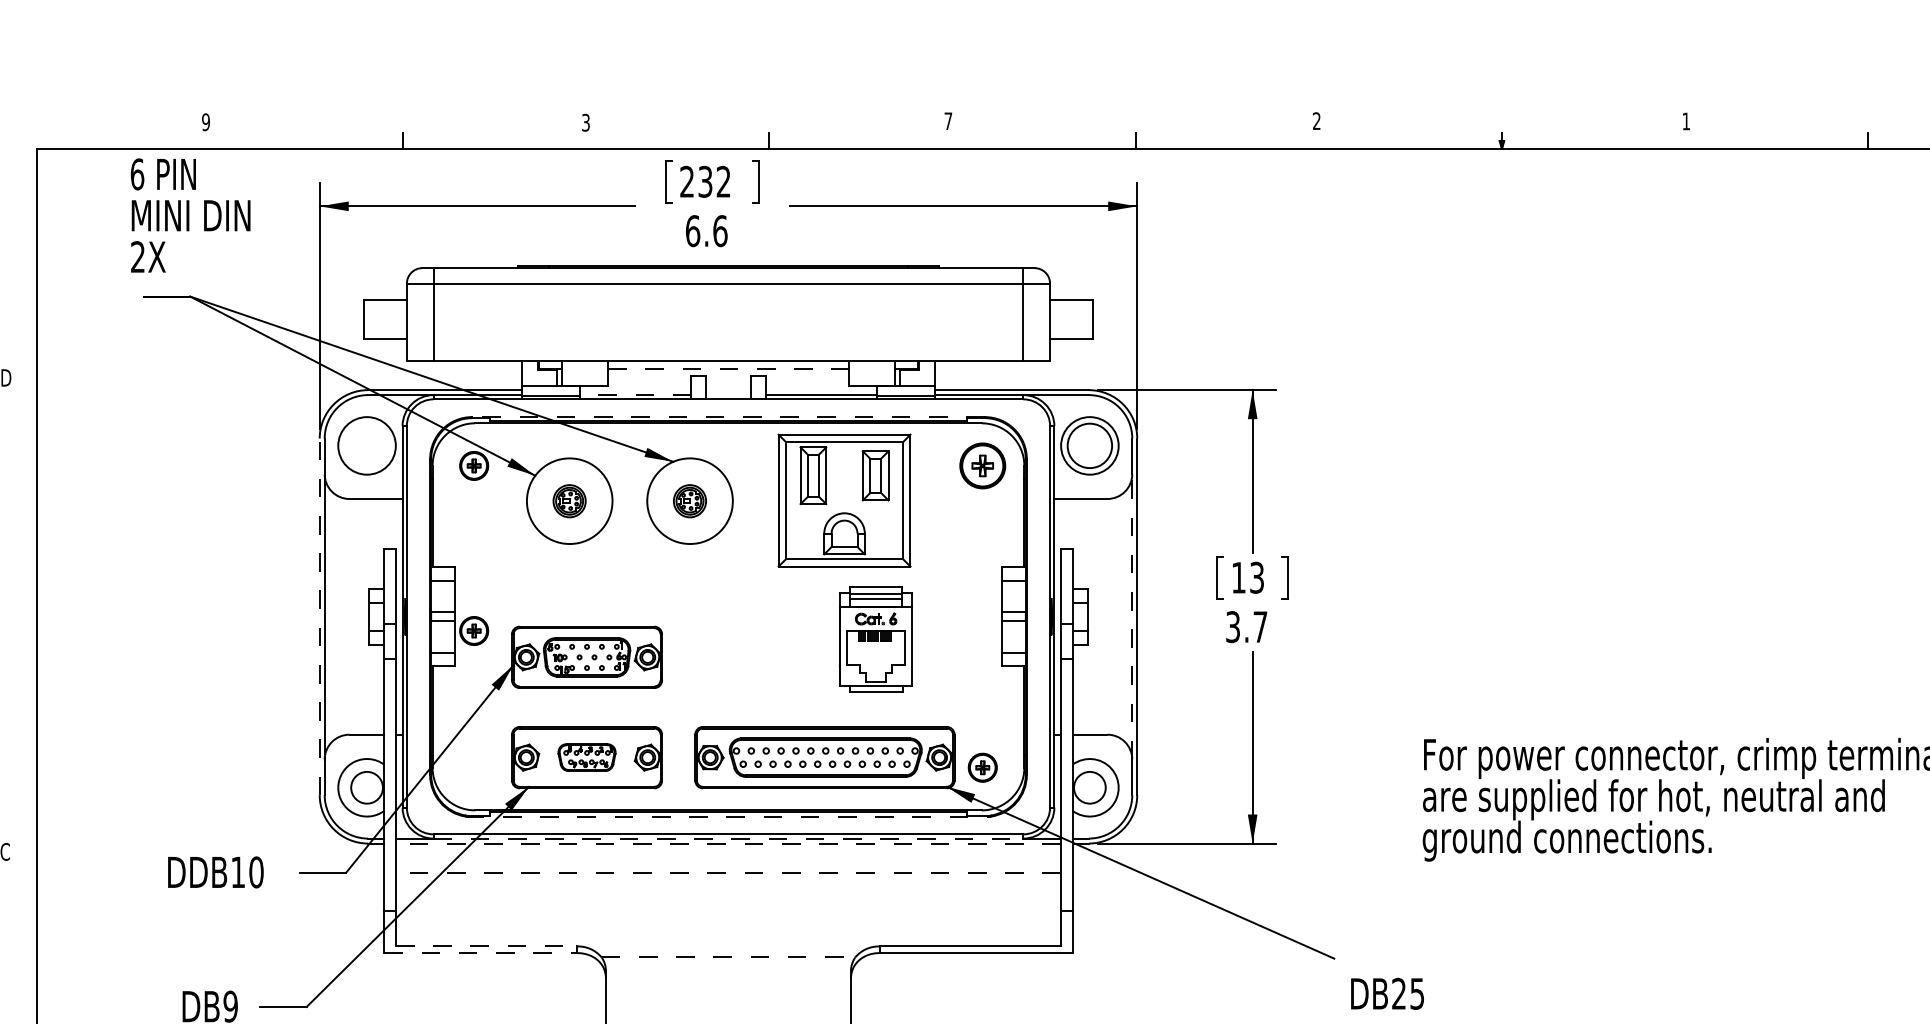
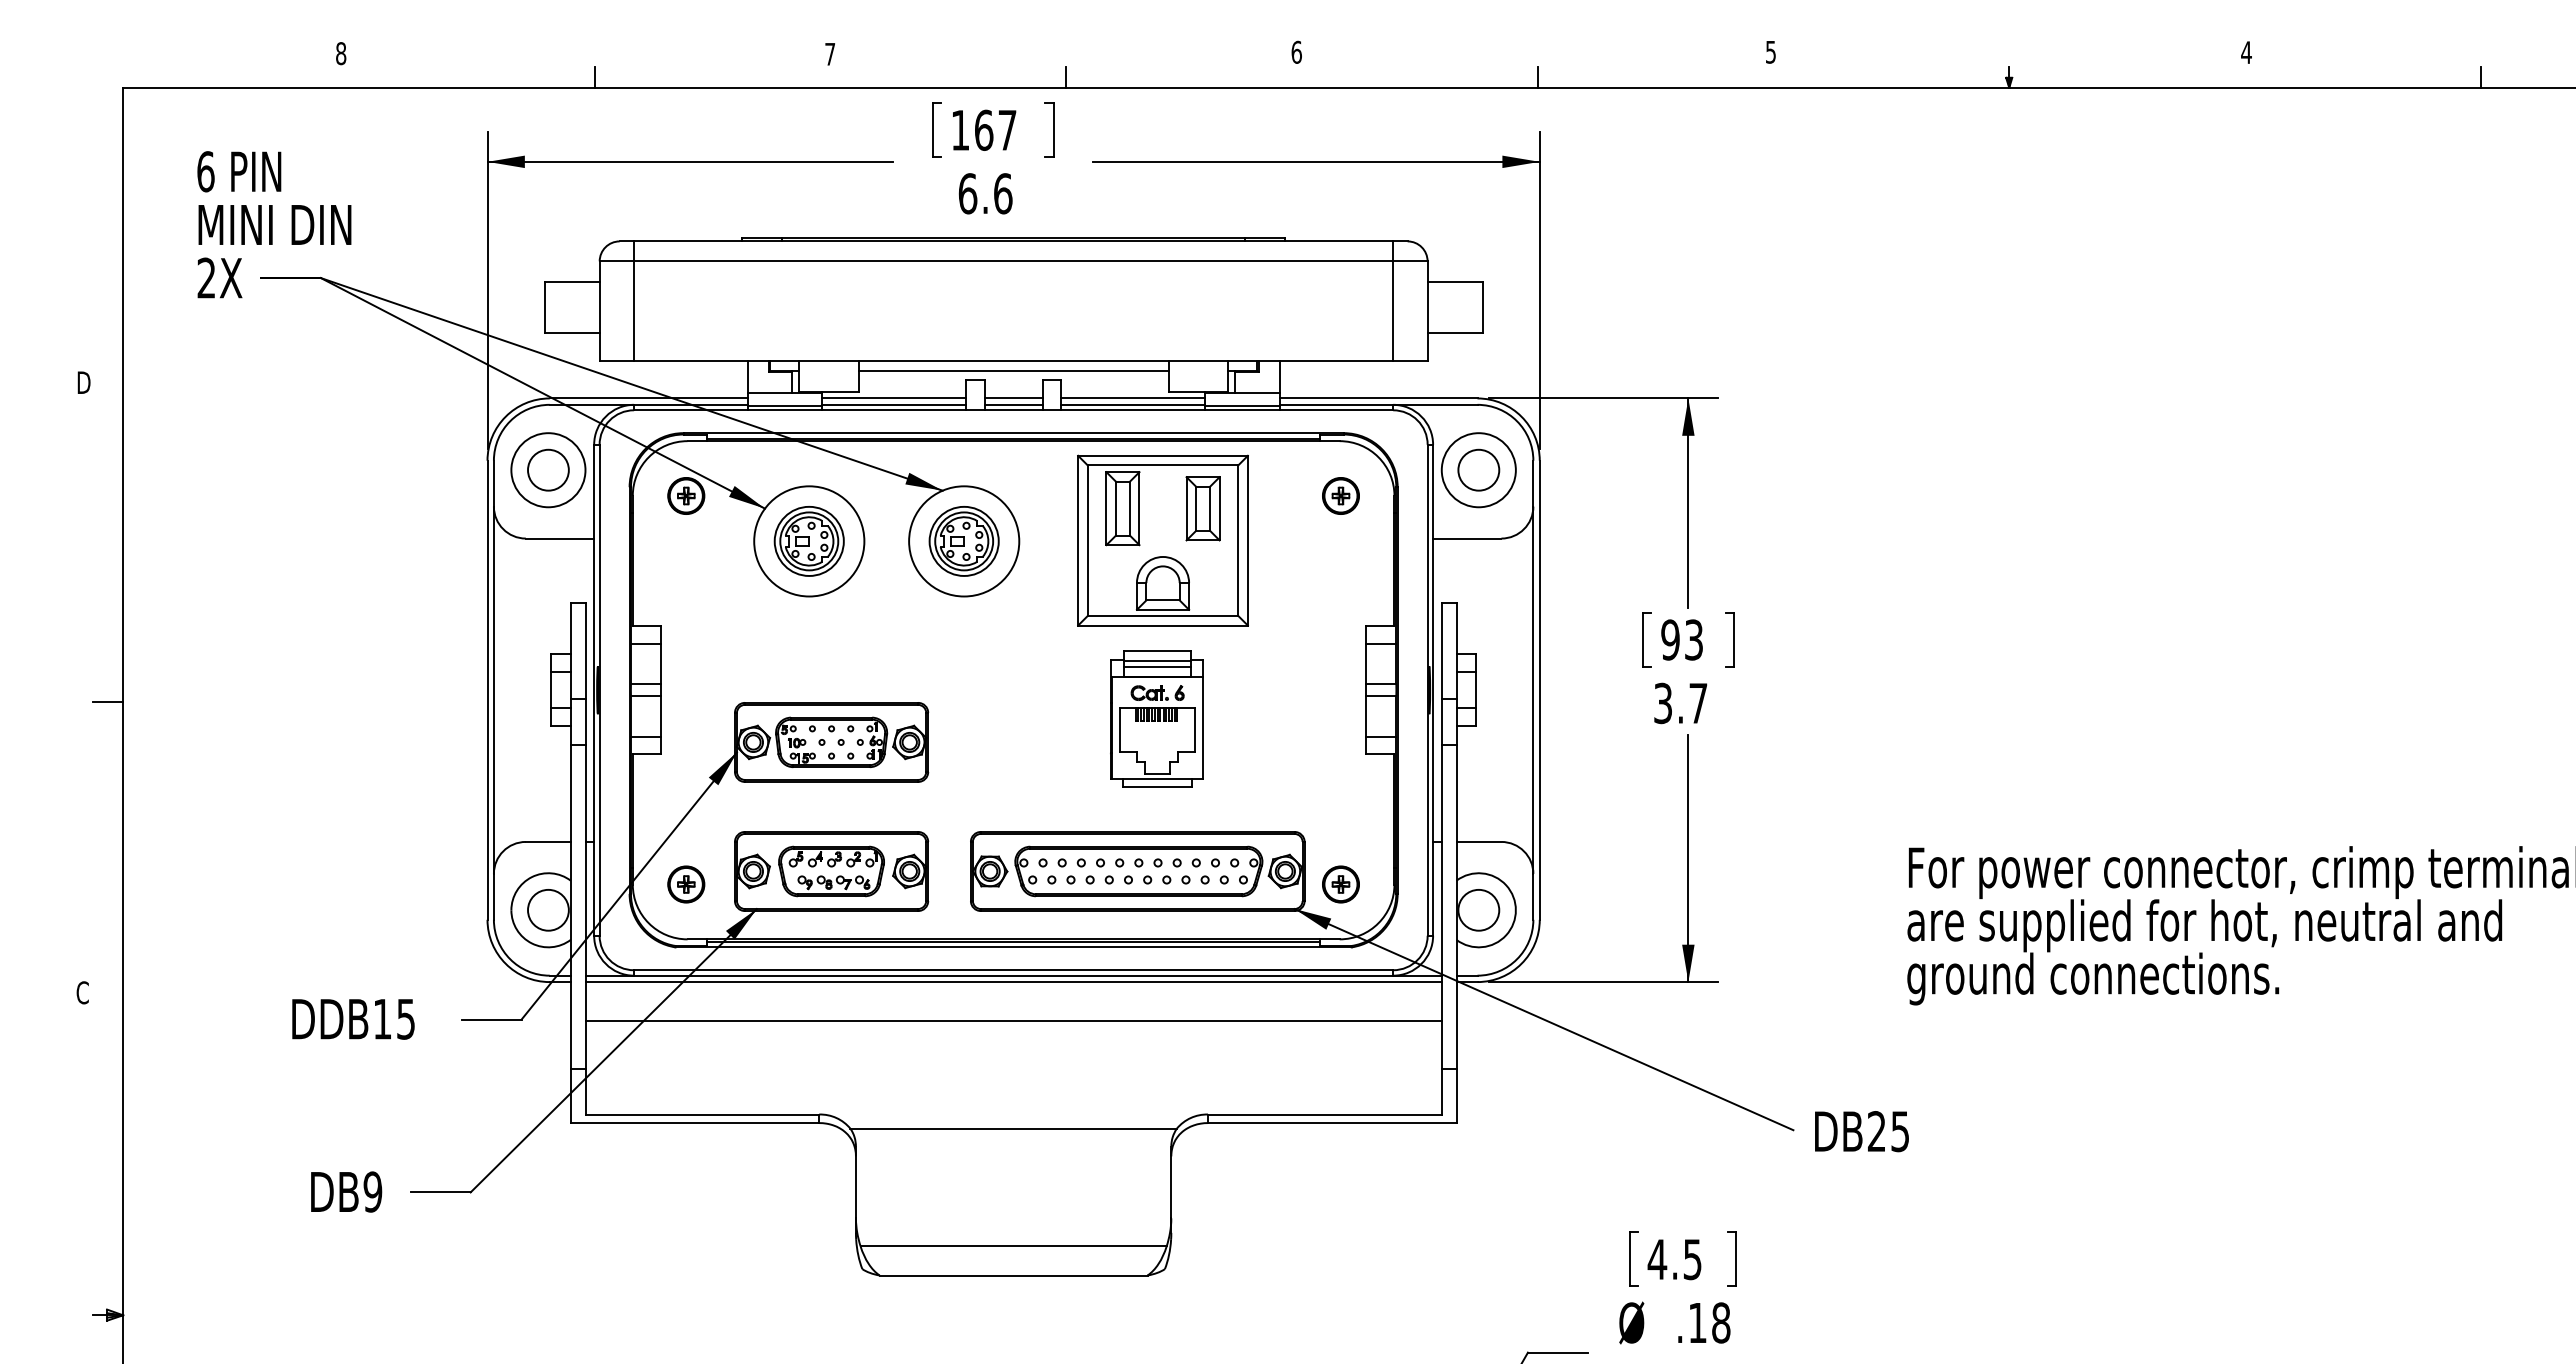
text: (948, 120) -> (1296, 51), 7 -> 6
text: (1316, 120) -> (1770, 51), 2 -> 5
text: (1686, 121) -> (2246, 52), 1 -> 4
text: (206, 122) -> (341, 53), 9 -> 8
text: (586, 122) -> (830, 53), 3 -> 7
text: (705, 181) -> (983, 129), 232 -> 167
text: (190, 215) -> (274, 224), moved
line: (728, 368) -> (1013, 370), dashed -> solid
line: (635, 390) -> (893, 398), added
line: (728, 390) -> (1013, 398), added
line: (821, 390) -> (1133, 398), added
line: (635, 394) -> (893, 404), dashed -> solid
line: (728, 394) -> (1013, 404), added
line: (728, 417) -> (1013, 433), dashed -> solid
circle: (367, 445) -> (548, 469), added
circle: (1089, 445) -> (1478, 469), size x0.71
part: (982, 465) -> (1340, 495), size x0.62
part: (569, 501) -> (808, 541), size x1.67
part: (689, 501) -> (963, 541), size x1.67
text: (1238, 577) -> (1670, 639), 13 -> 93
line: (319, 617) -> (487, 690), dashed -> solid
line: (1132, 617) -> (1533, 690), dashed -> solid
line: (25, 625) -> (108, 701), added
part: (474, 631) -> (686, 884), moved
part: (875, 638) -> (1156, 718), moved
part: (586, 757) -> (831, 871), size x1.43
line: (729, 816) -> (1014, 947), dashed -> solid
line: (728, 838) -> (1013, 975), dashed -> solid
line: (728, 843) -> (1013, 982), dashed -> solid
text: (256, 871) -> (406, 1018), DDB10 -> DDB15
line: (728, 873) -> (1013, 1020), dashed -> solid
line: (486, 946) -> (702, 1114), dashed -> solid
line: (481, 953) -> (695, 1123), dashed -> solid
line: (729, 957) -> (1014, 1128), dashed -> solid
text: (1387, 993) -> (1861, 1131), moved

